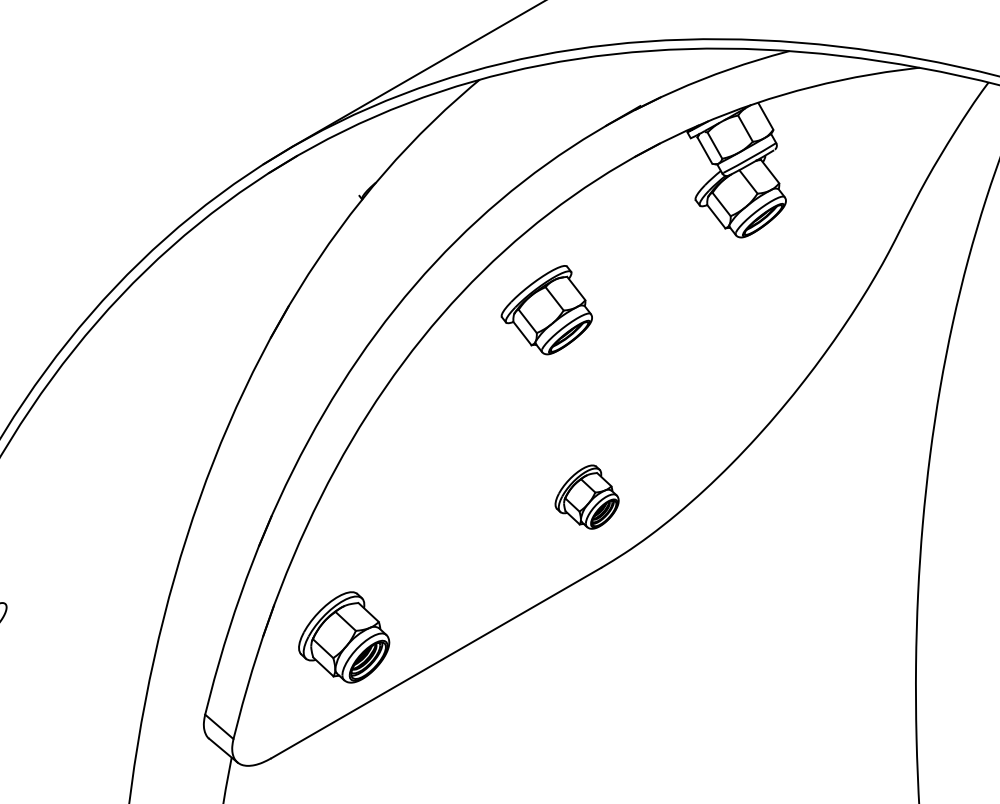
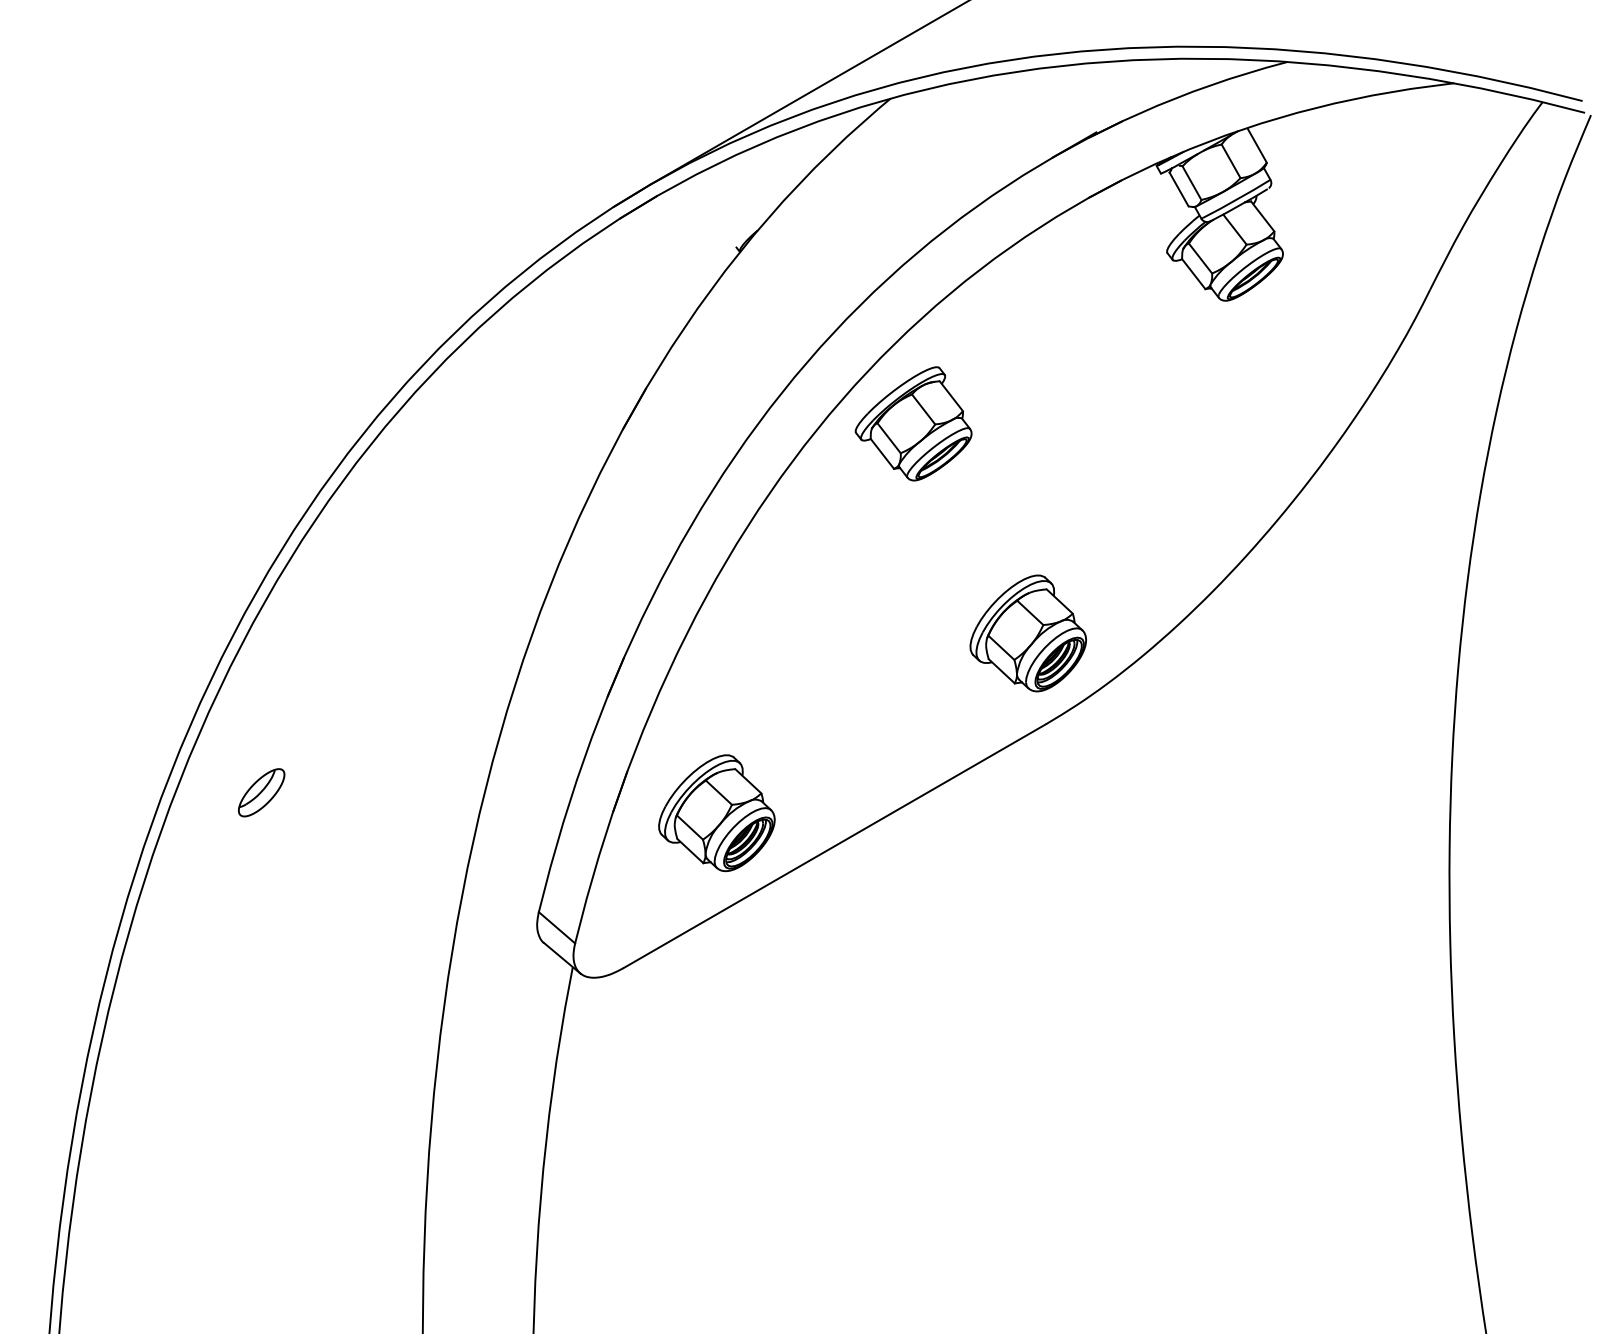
part: (546, 309) -> (913, 423), moved
part: (586, 497) -> (1027, 633), size x1.43

